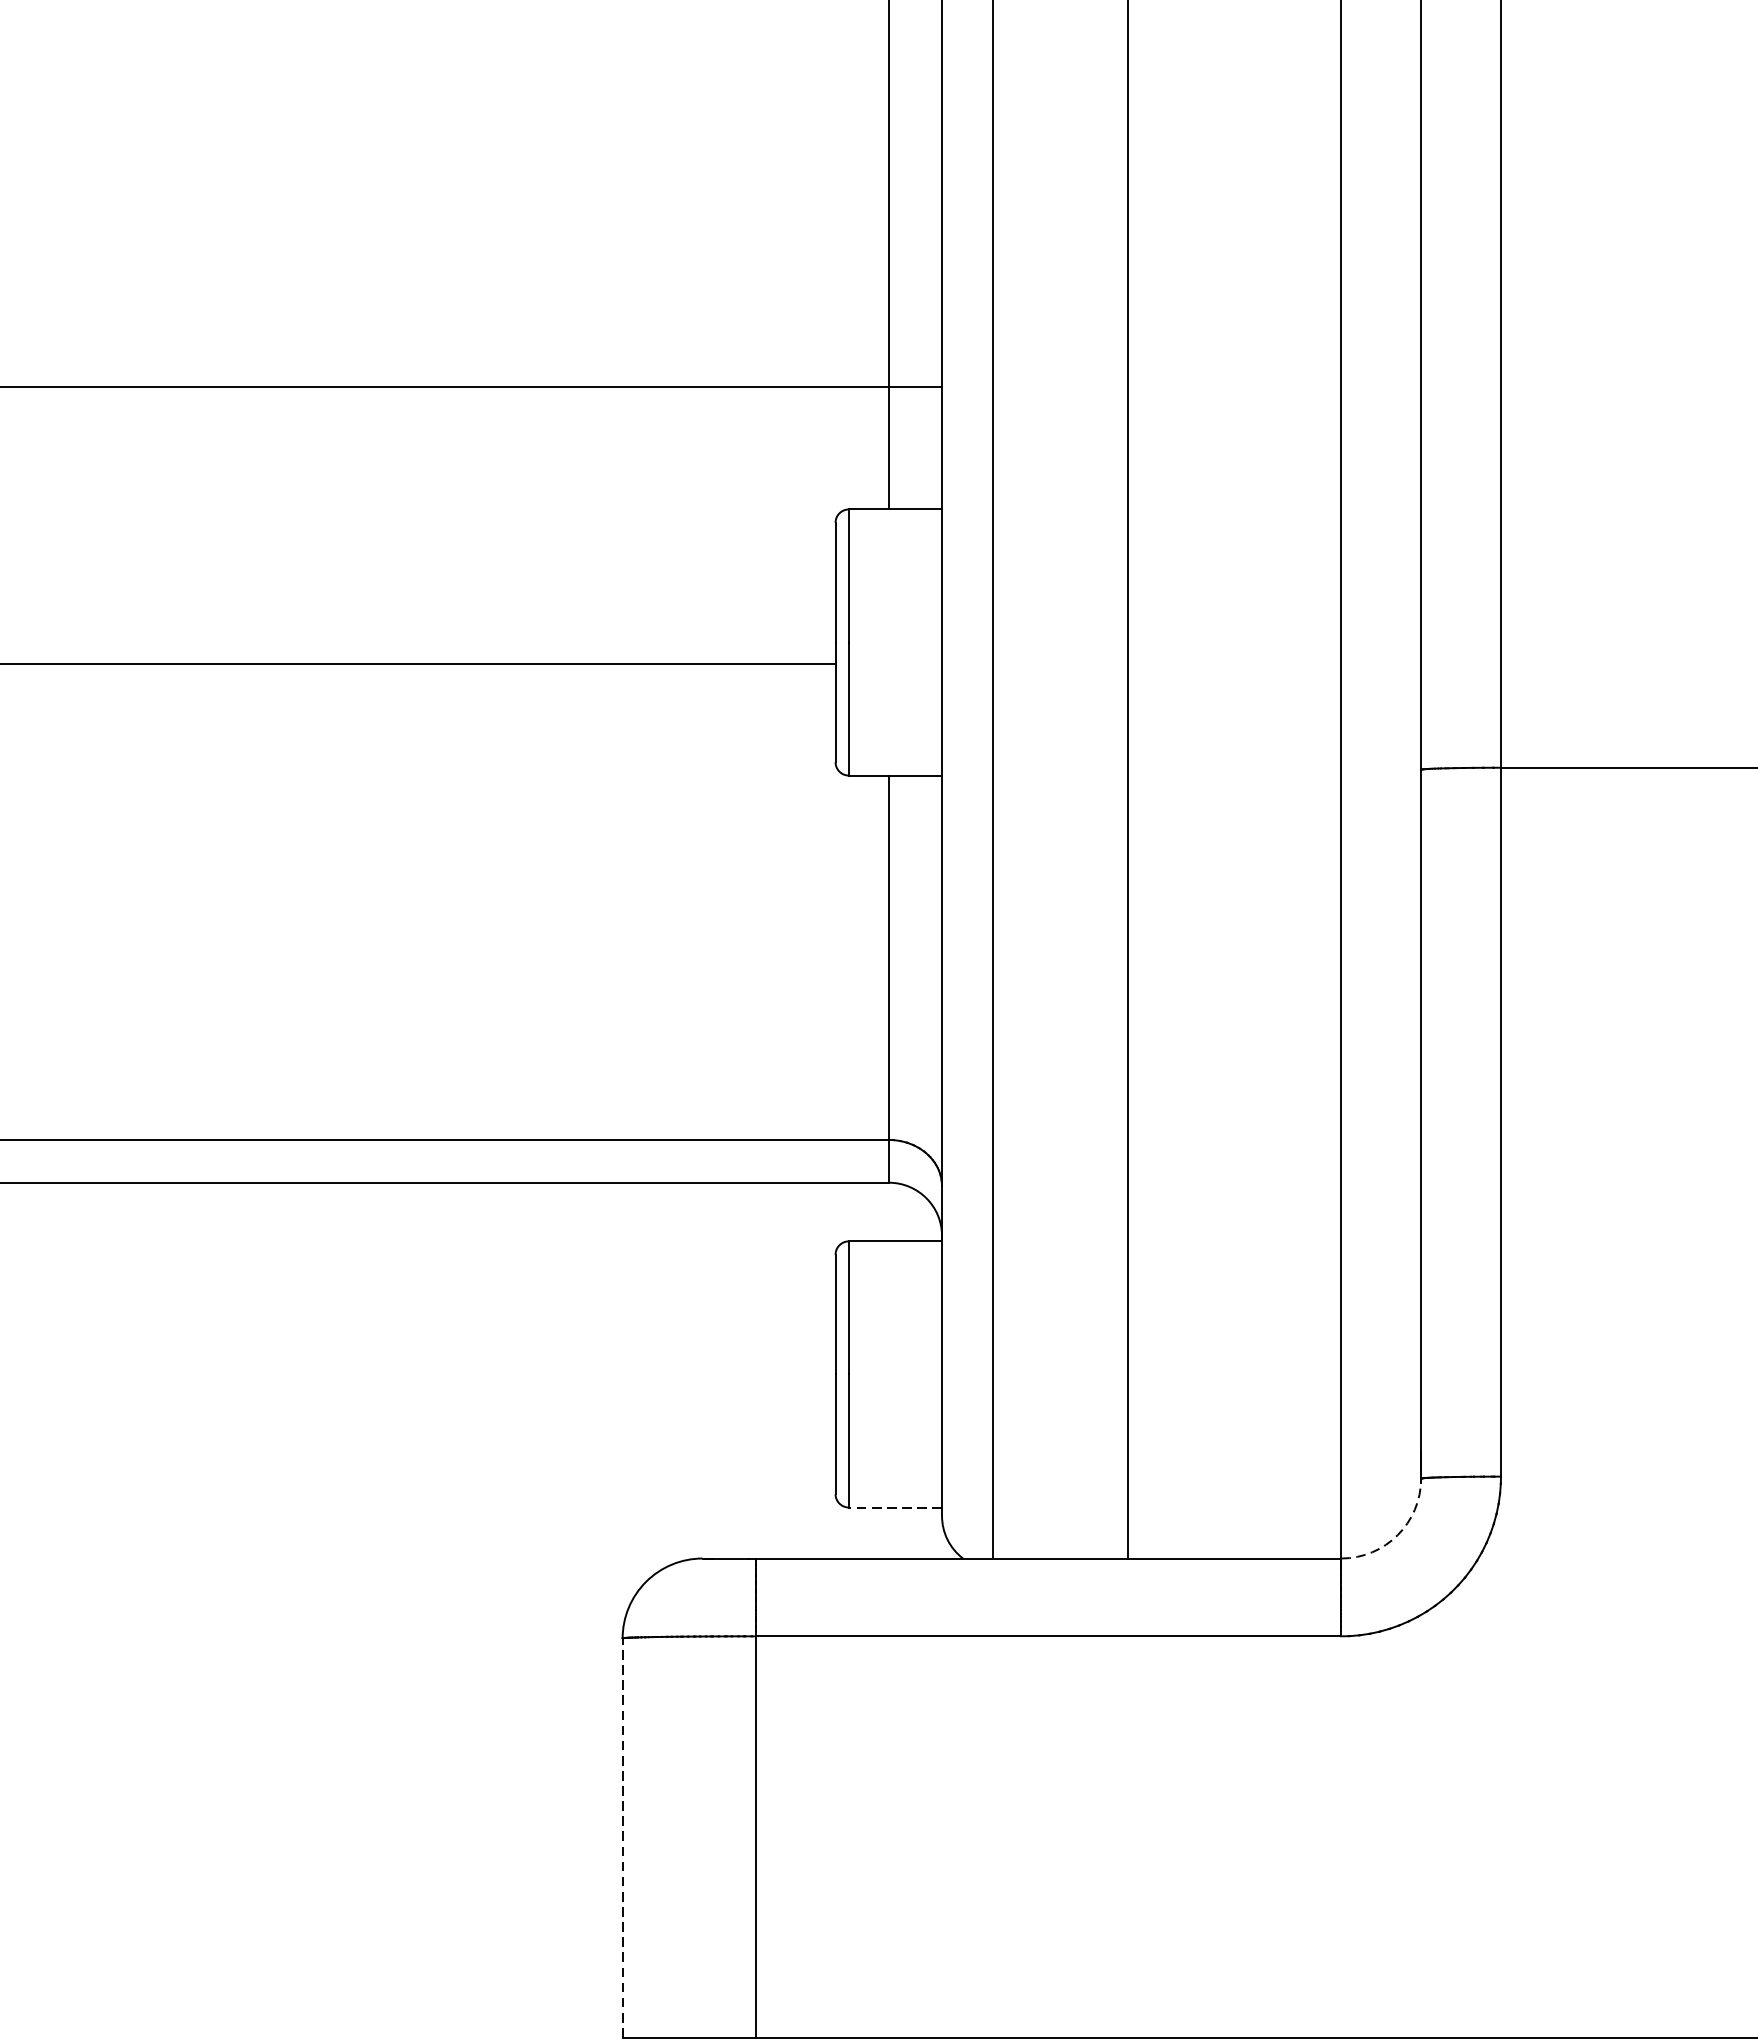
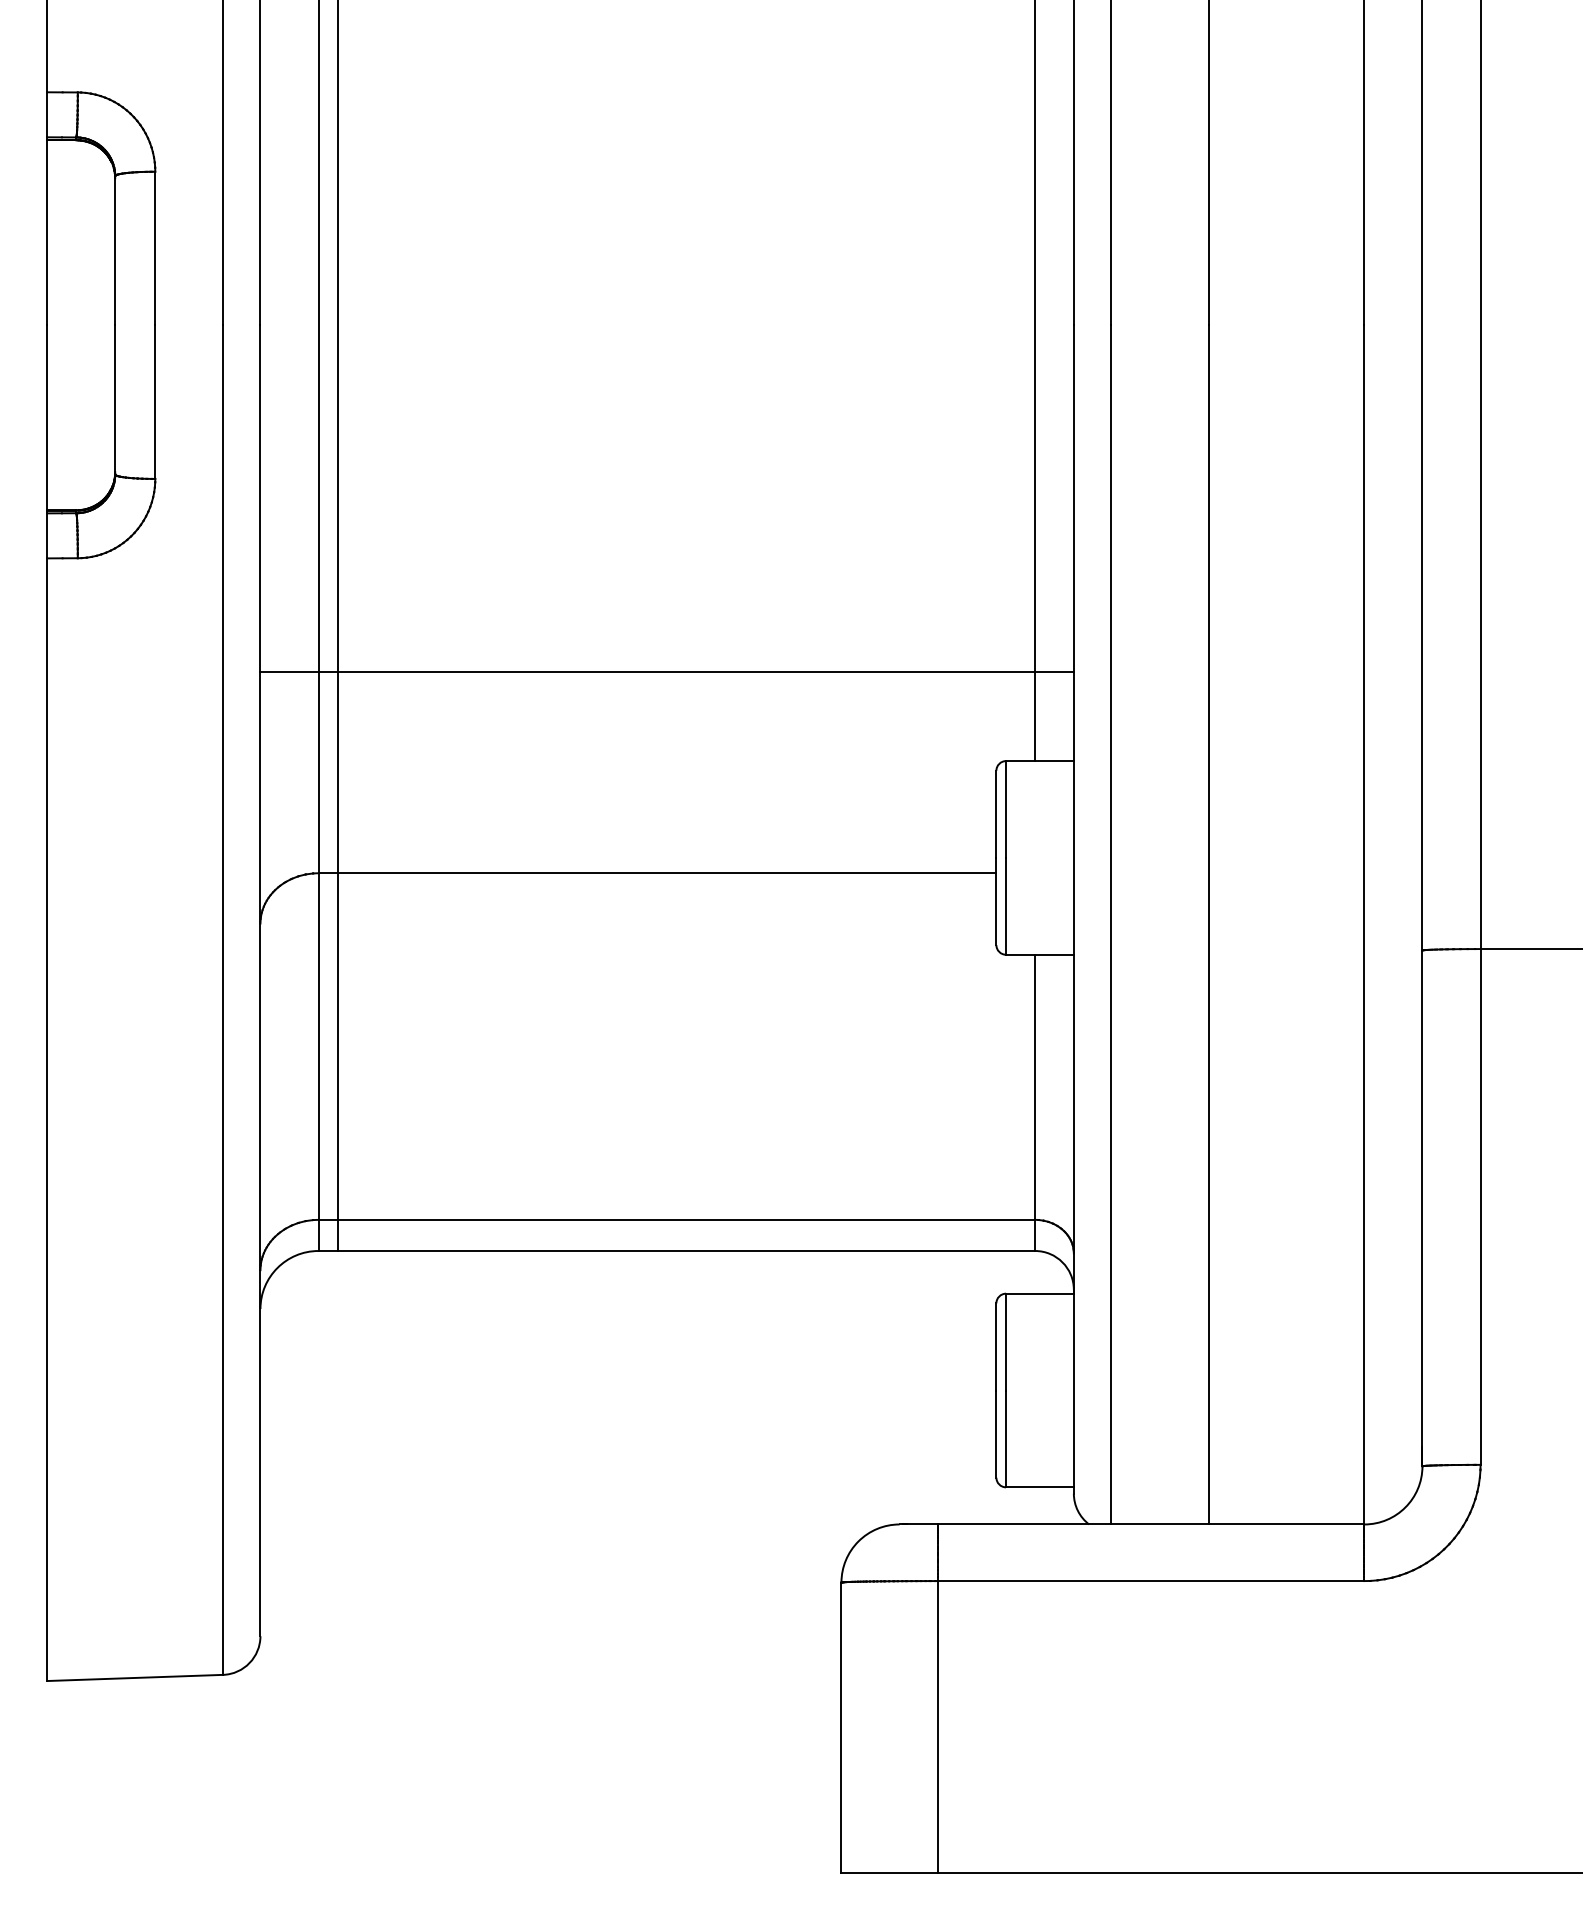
line: (894, 1507) -> (1039, 1487), dashed -> solid
arc: (1397, 1535) -> (1405, 1507), dashed -> solid
line: (622, 1837) -> (841, 1727), dashed -> solid

